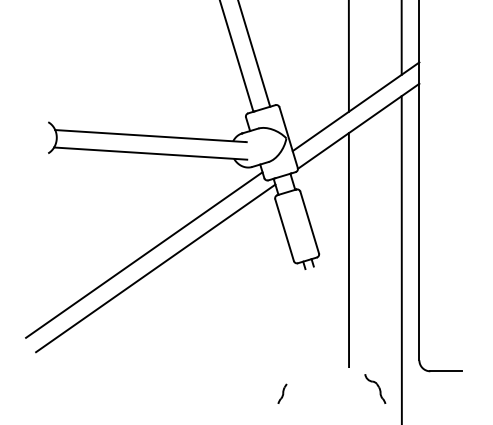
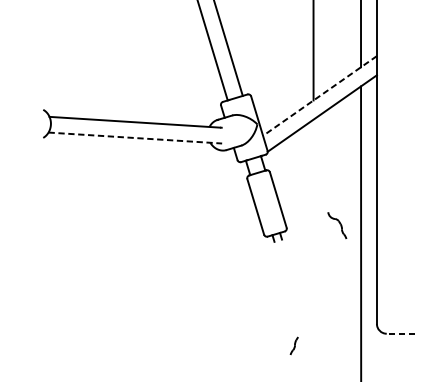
line: (355, 107) -> (319, 96), solid -> dashed
line: (150, 153) -> (135, 137), solid -> dashed
line: (348, 250) -> (313, 225), removed
line: (144, 254) -> (129, 228), removed
line: (155, 268) -> (139, 241), removed
line: (445, 371) -> (400, 333), solid -> dashed
part: (375, 388) -> (337, 225), moved
part: (282, 393) -> (294, 345), moved

